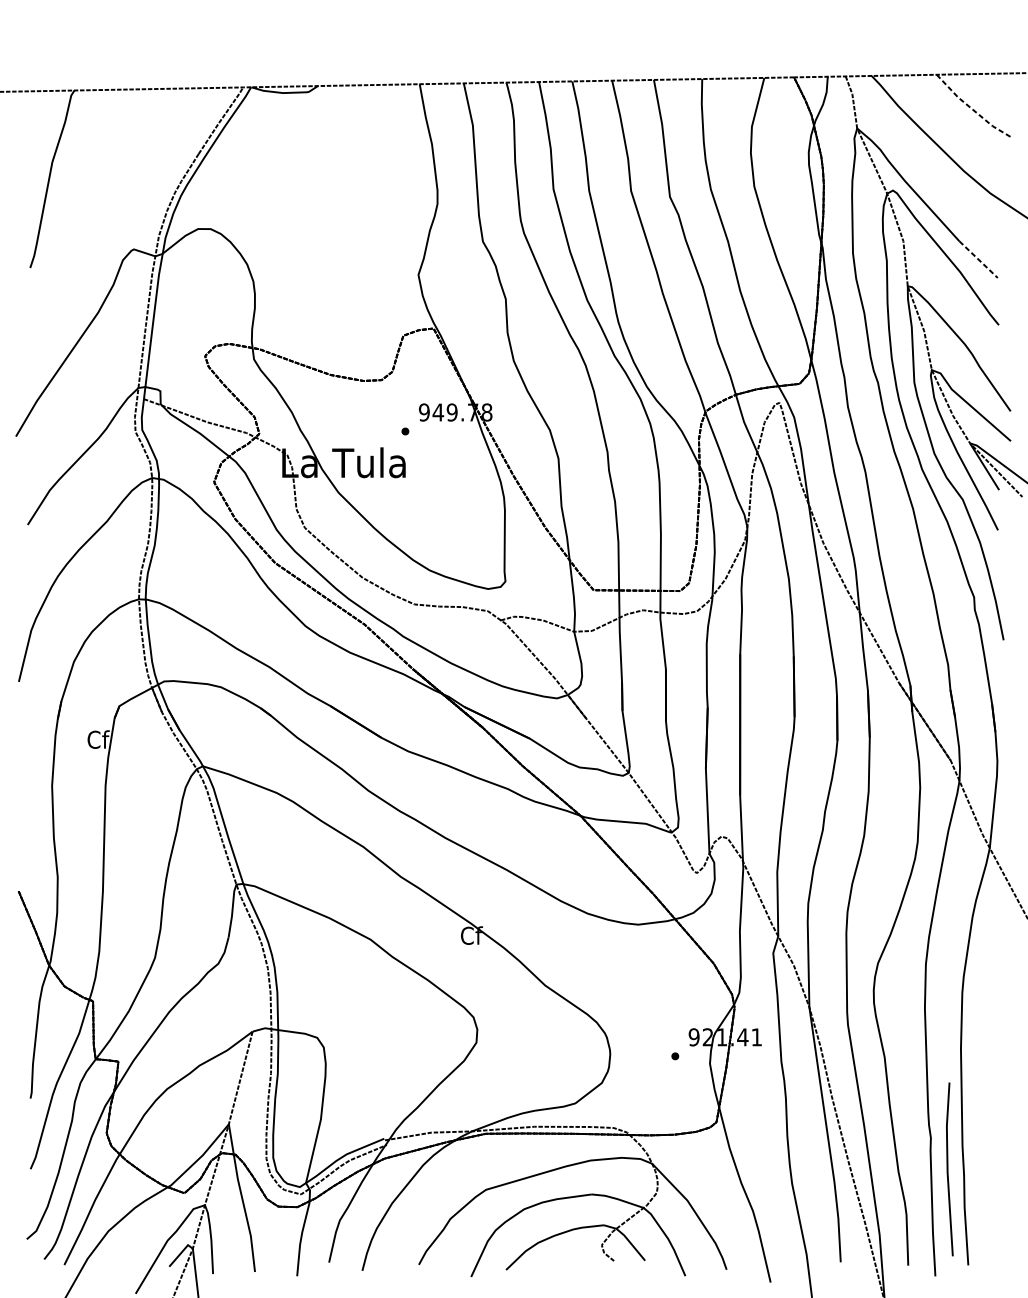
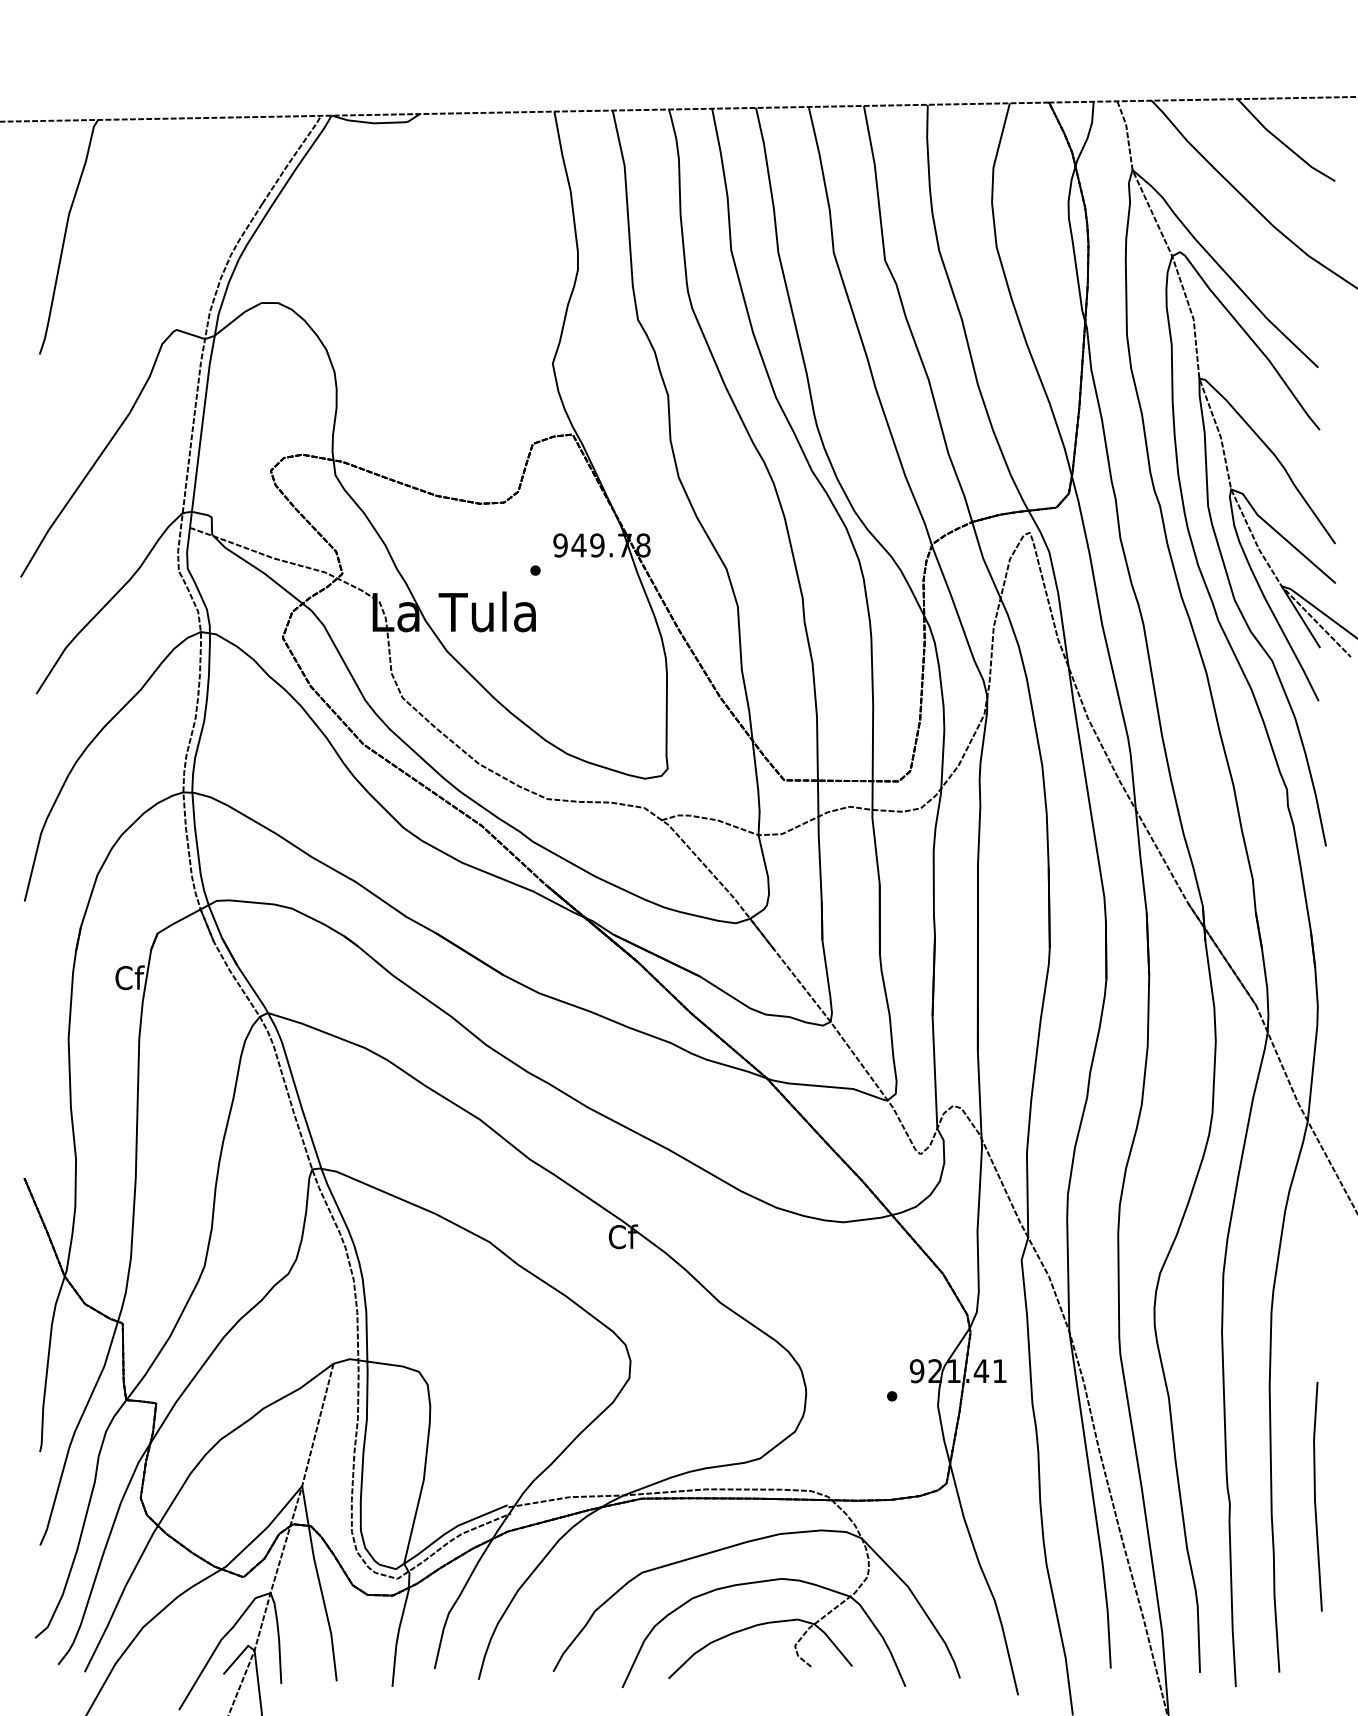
line: (971, 108) -> (1283, 143), dashed -> solid
line: (978, 259) -> (1293, 343), dashed -> solid
line: (947, 1169) -> (1315, 1496), moved

